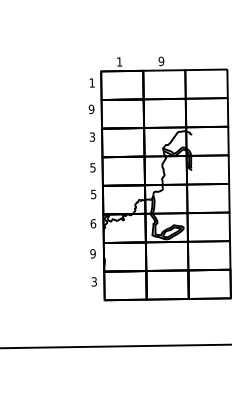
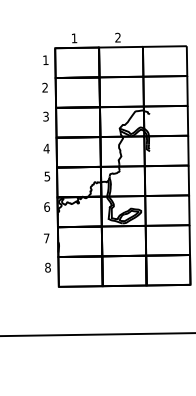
text: (161, 61) -> (118, 37), 9 -> 2
text: (91, 109) -> (45, 87), 9 -> 2
text: (92, 167) -> (46, 148), 5 -> 4
text: (92, 253) -> (46, 238), 9 -> 7
text: (94, 281) -> (48, 267), 3 -> 8

